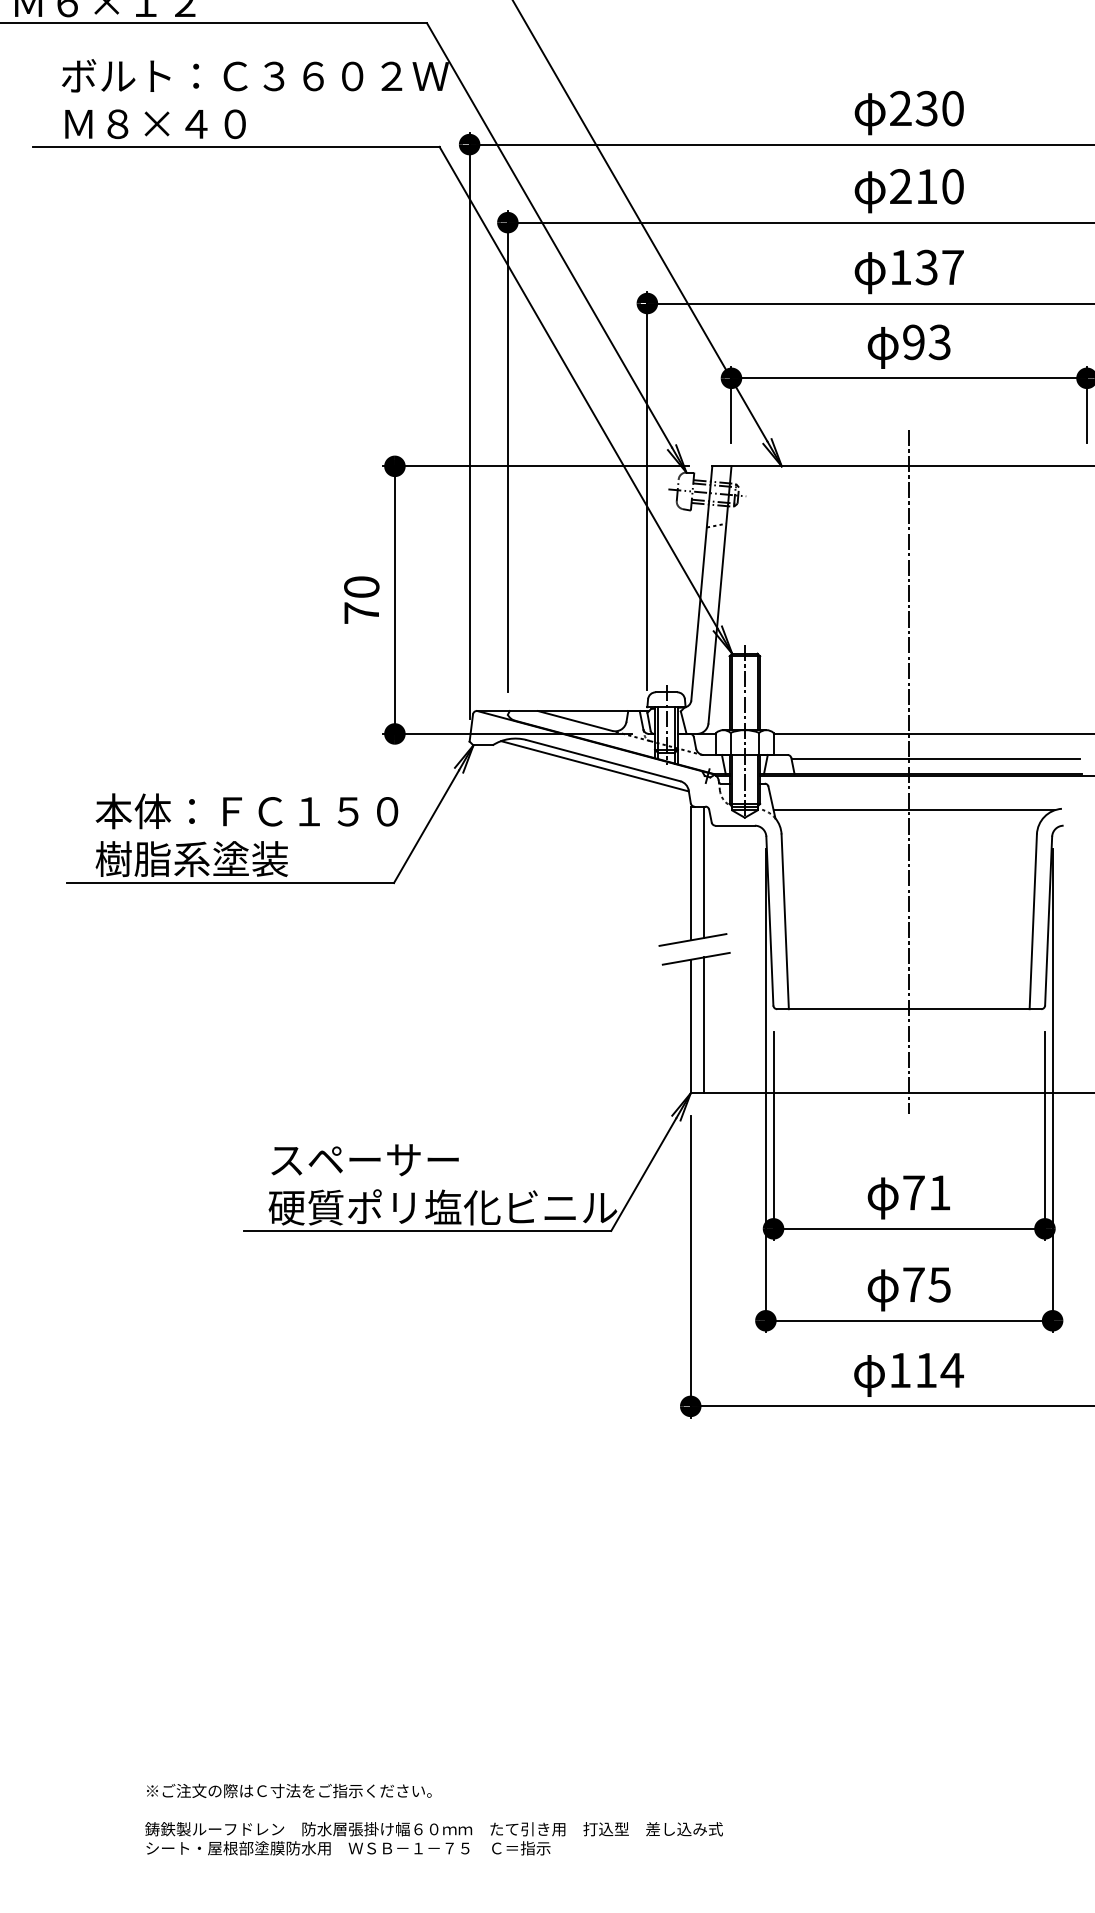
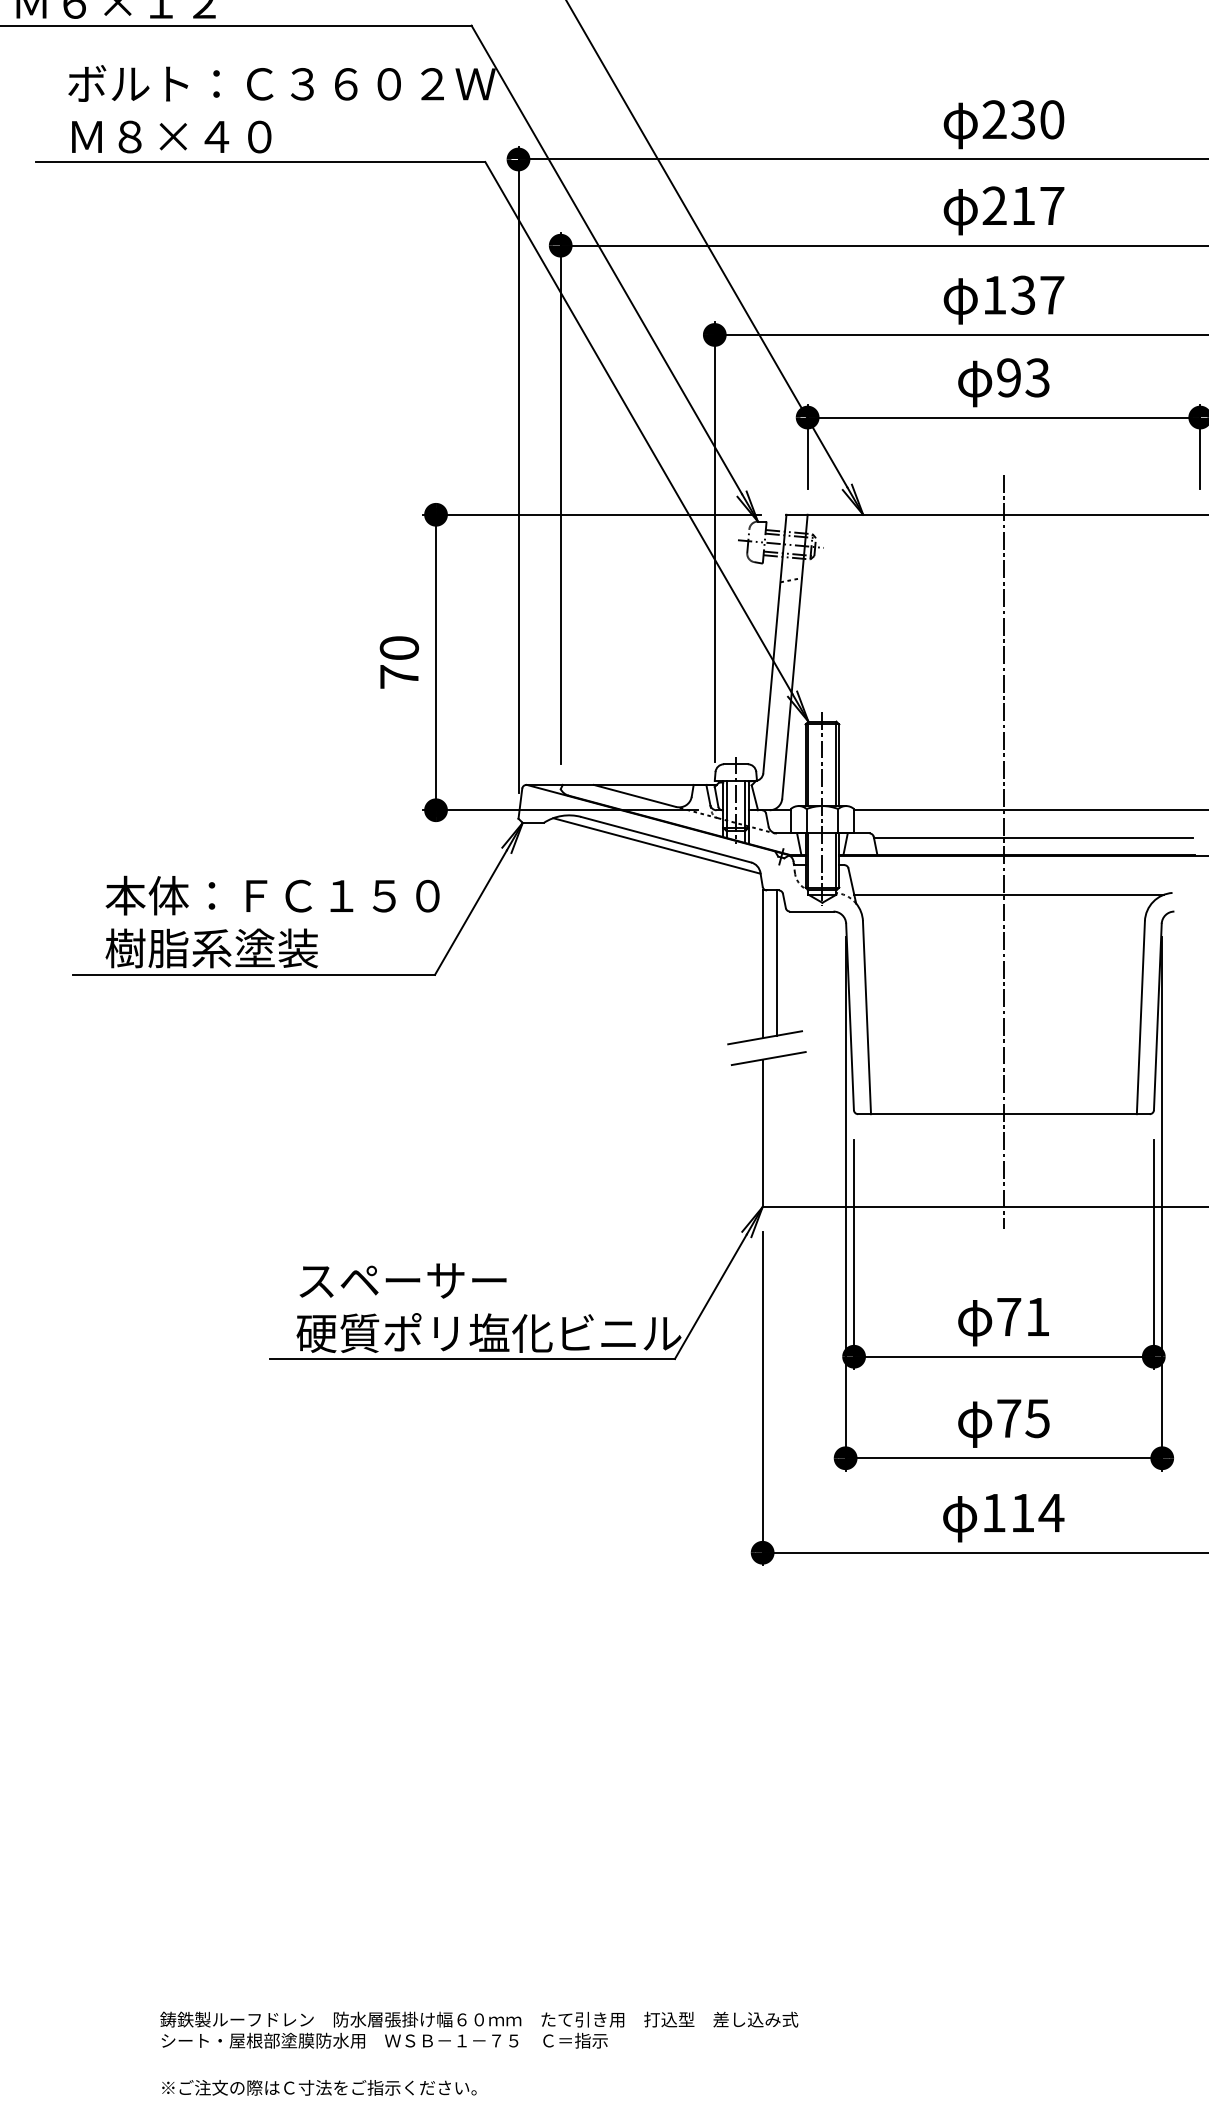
text: (952, 186) -> (1051, 205), 210 -> 217
line: (704, 1025) -> (777, 1132), removed
text: (289, 1790) -> (319, 2087), moved

